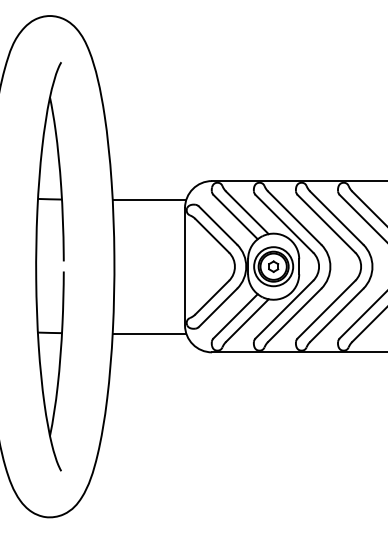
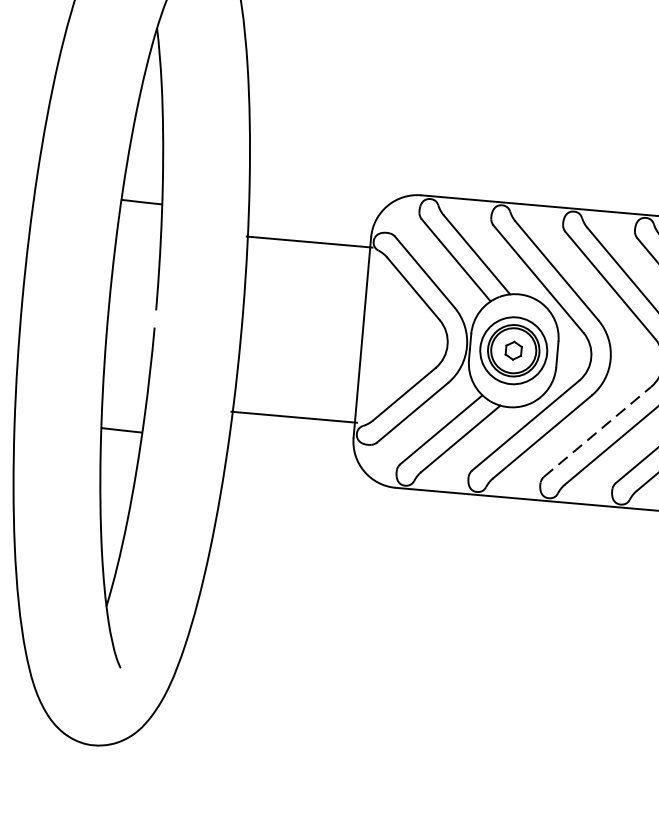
line: (149, 199) -> (309, 241), moved
line: (326, 309) -> (597, 431), solid -> dashed
line: (149, 333) -> (294, 417), moved

